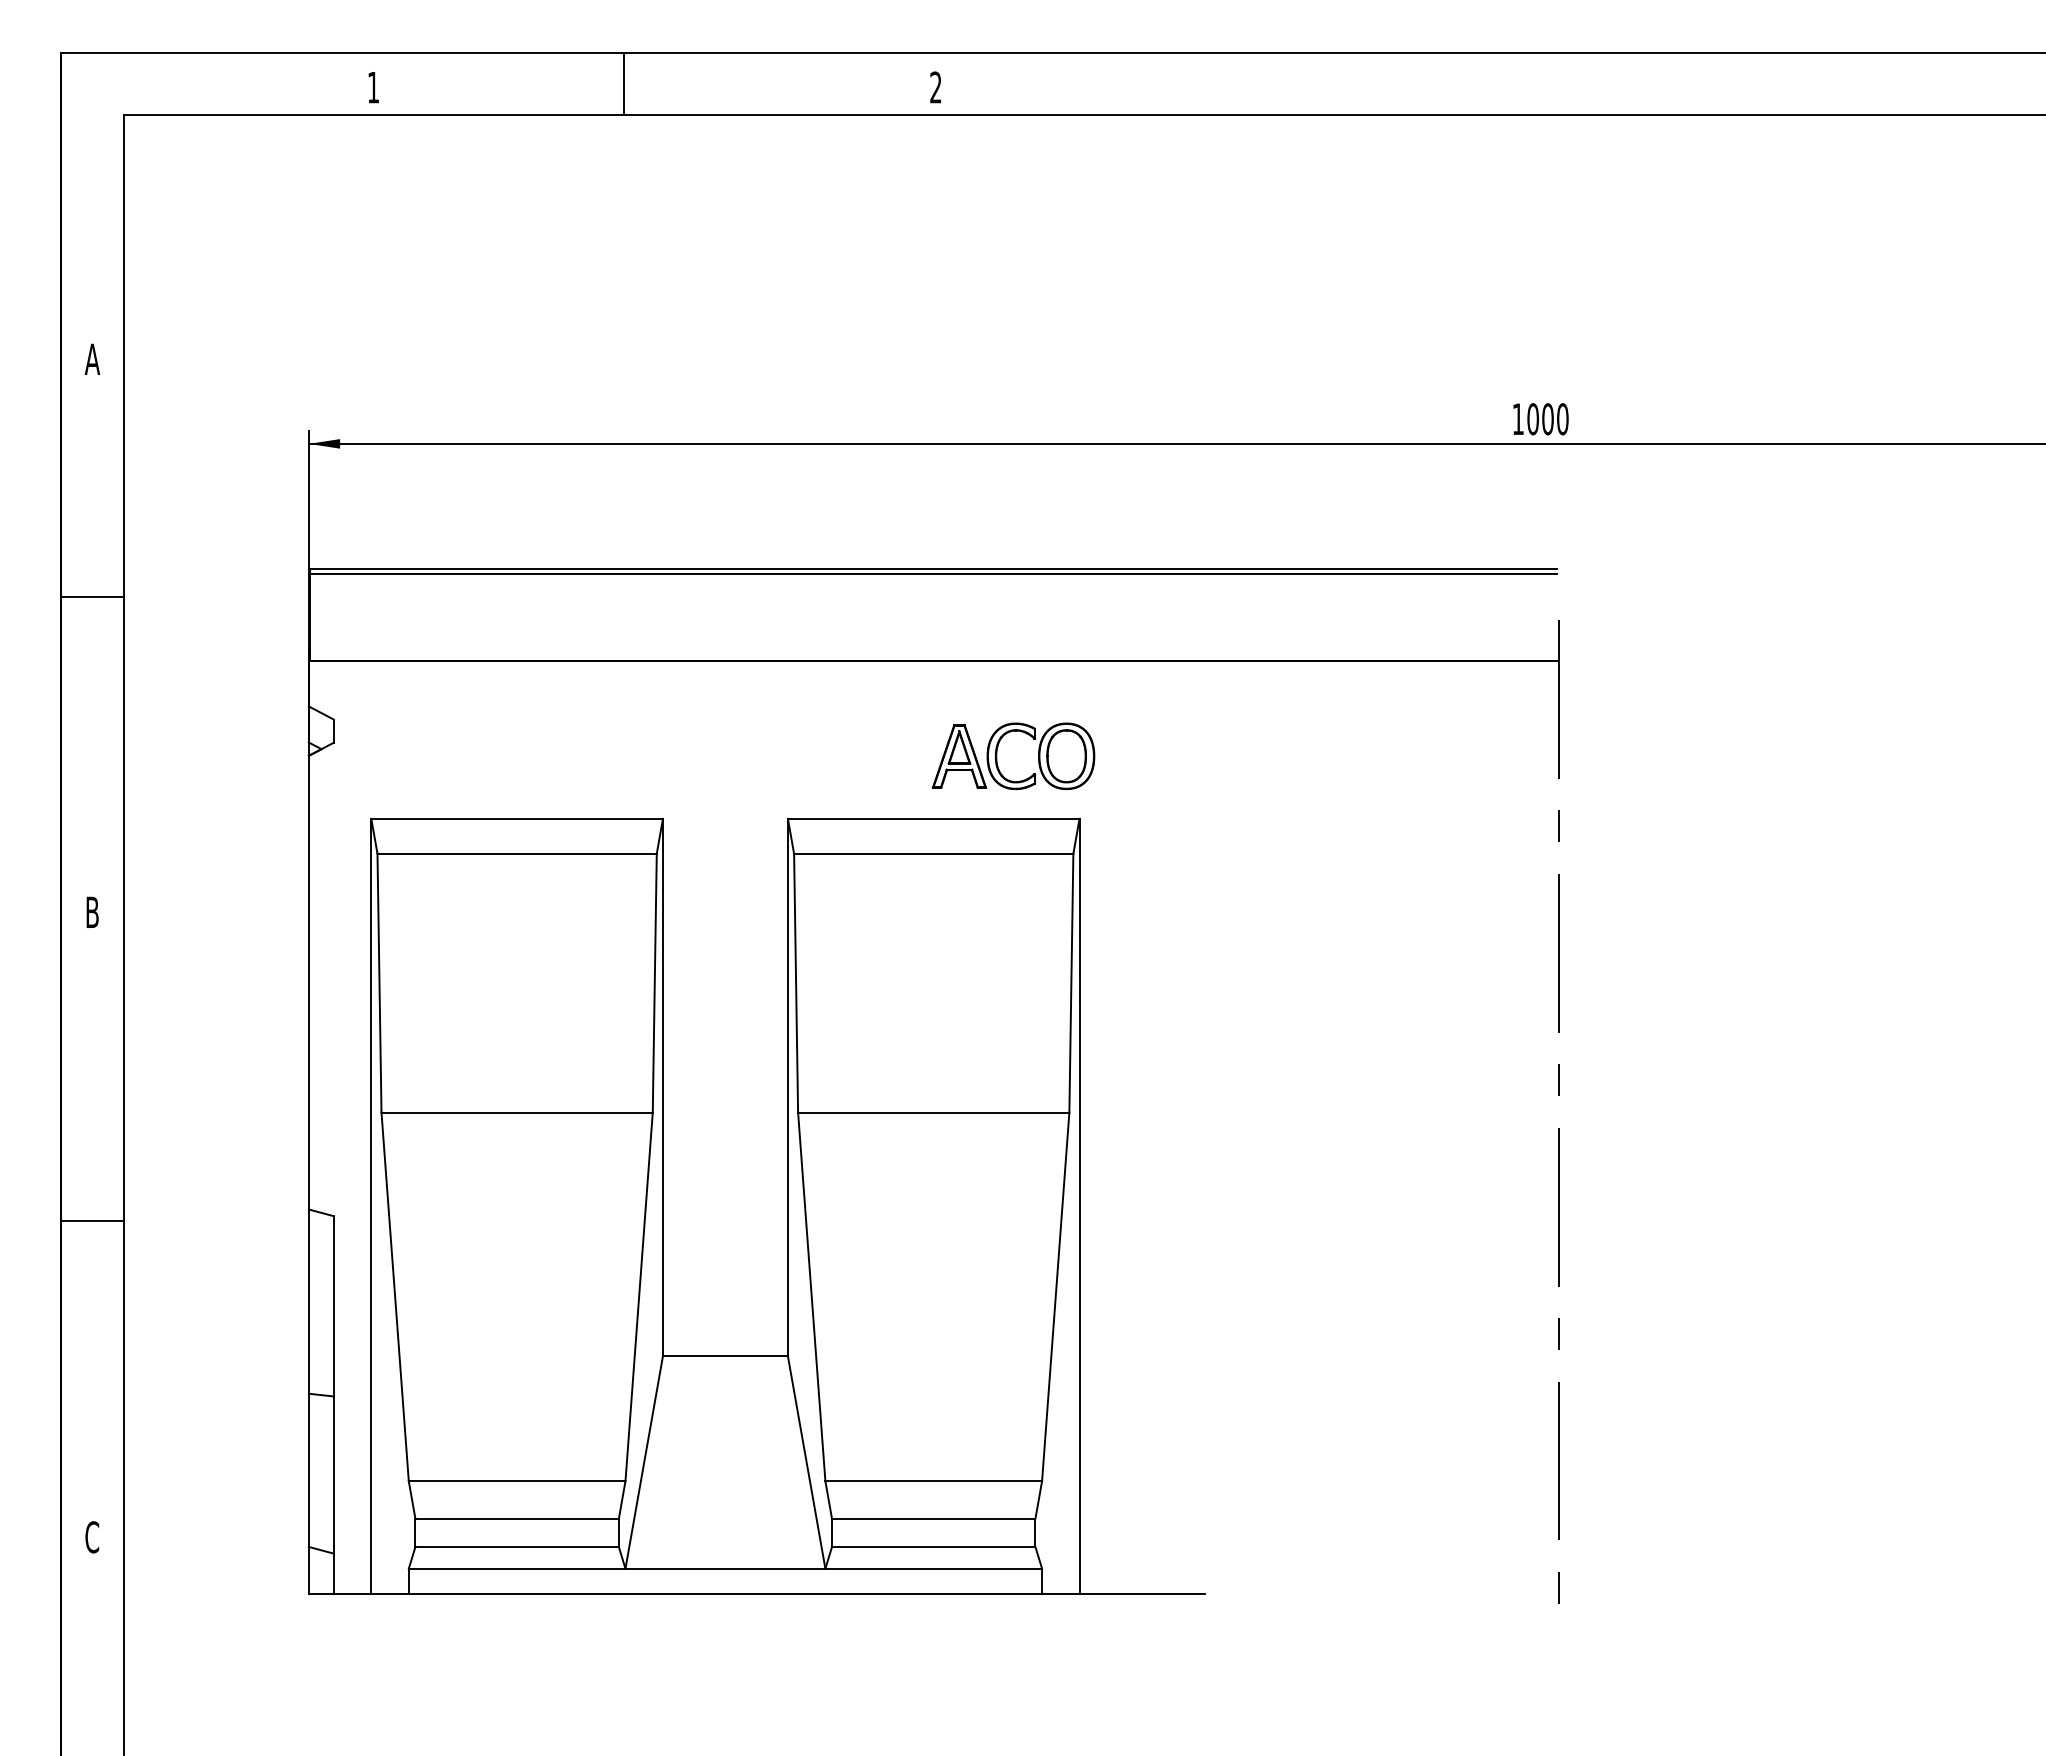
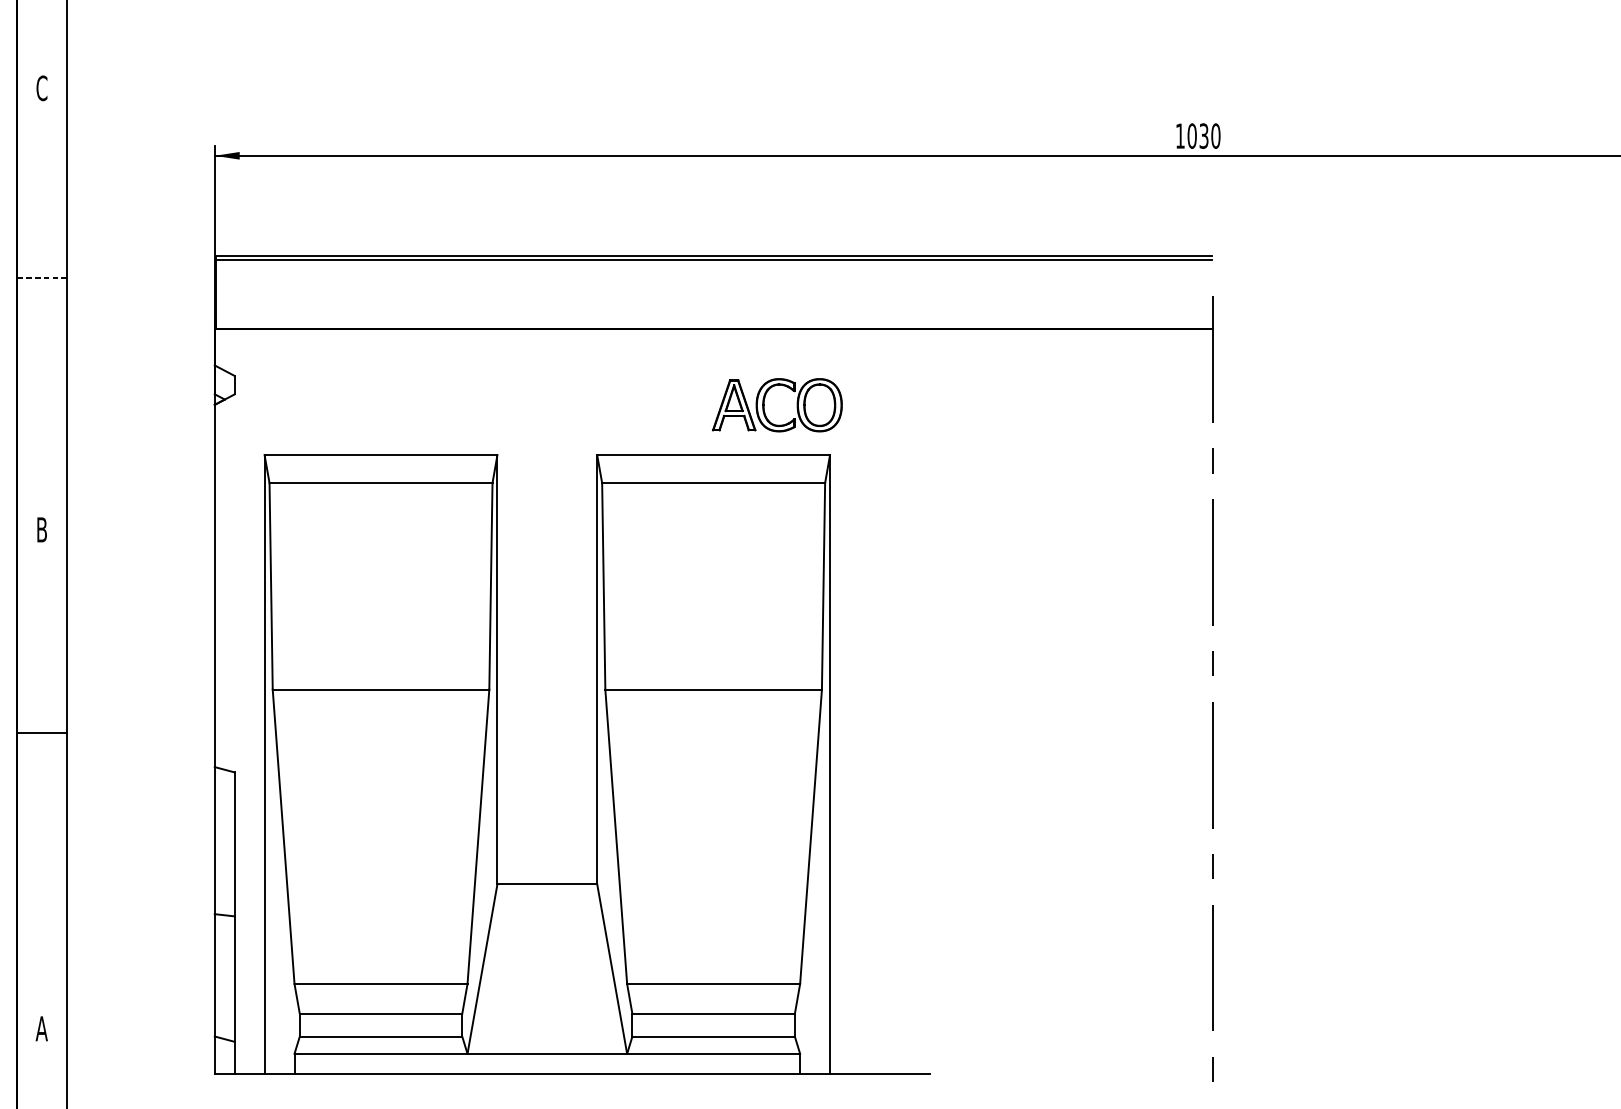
text: (92, 359) -> (42, 88), A -> C
text: (1547, 419) -> (1203, 136), 1000 -> 1030
line: (92, 596) -> (42, 277), solid -> dashed
line: (92, 1221) -> (42, 732), moved
text: (91, 1537) -> (41, 1028), C -> A

